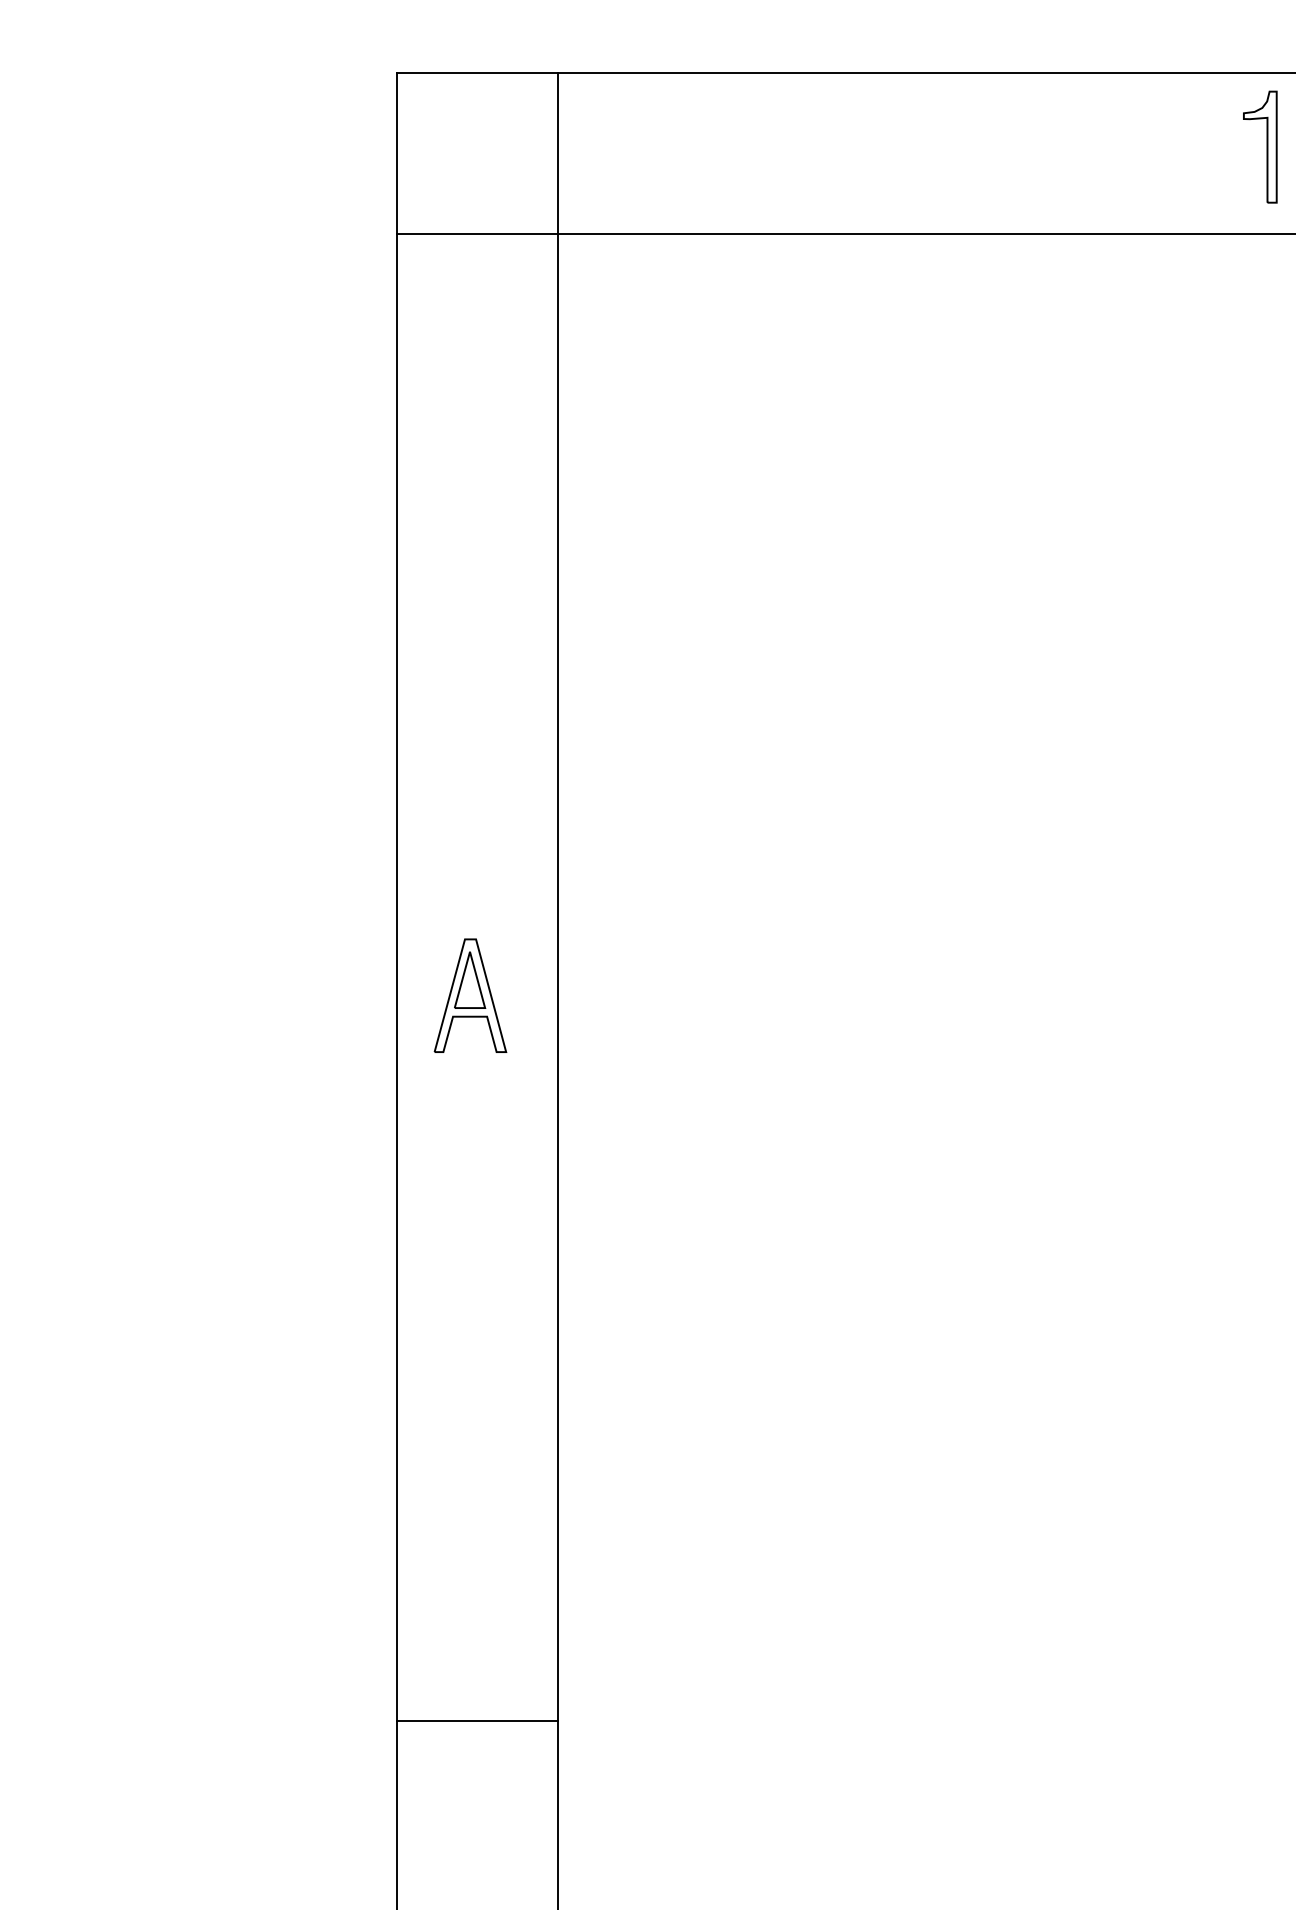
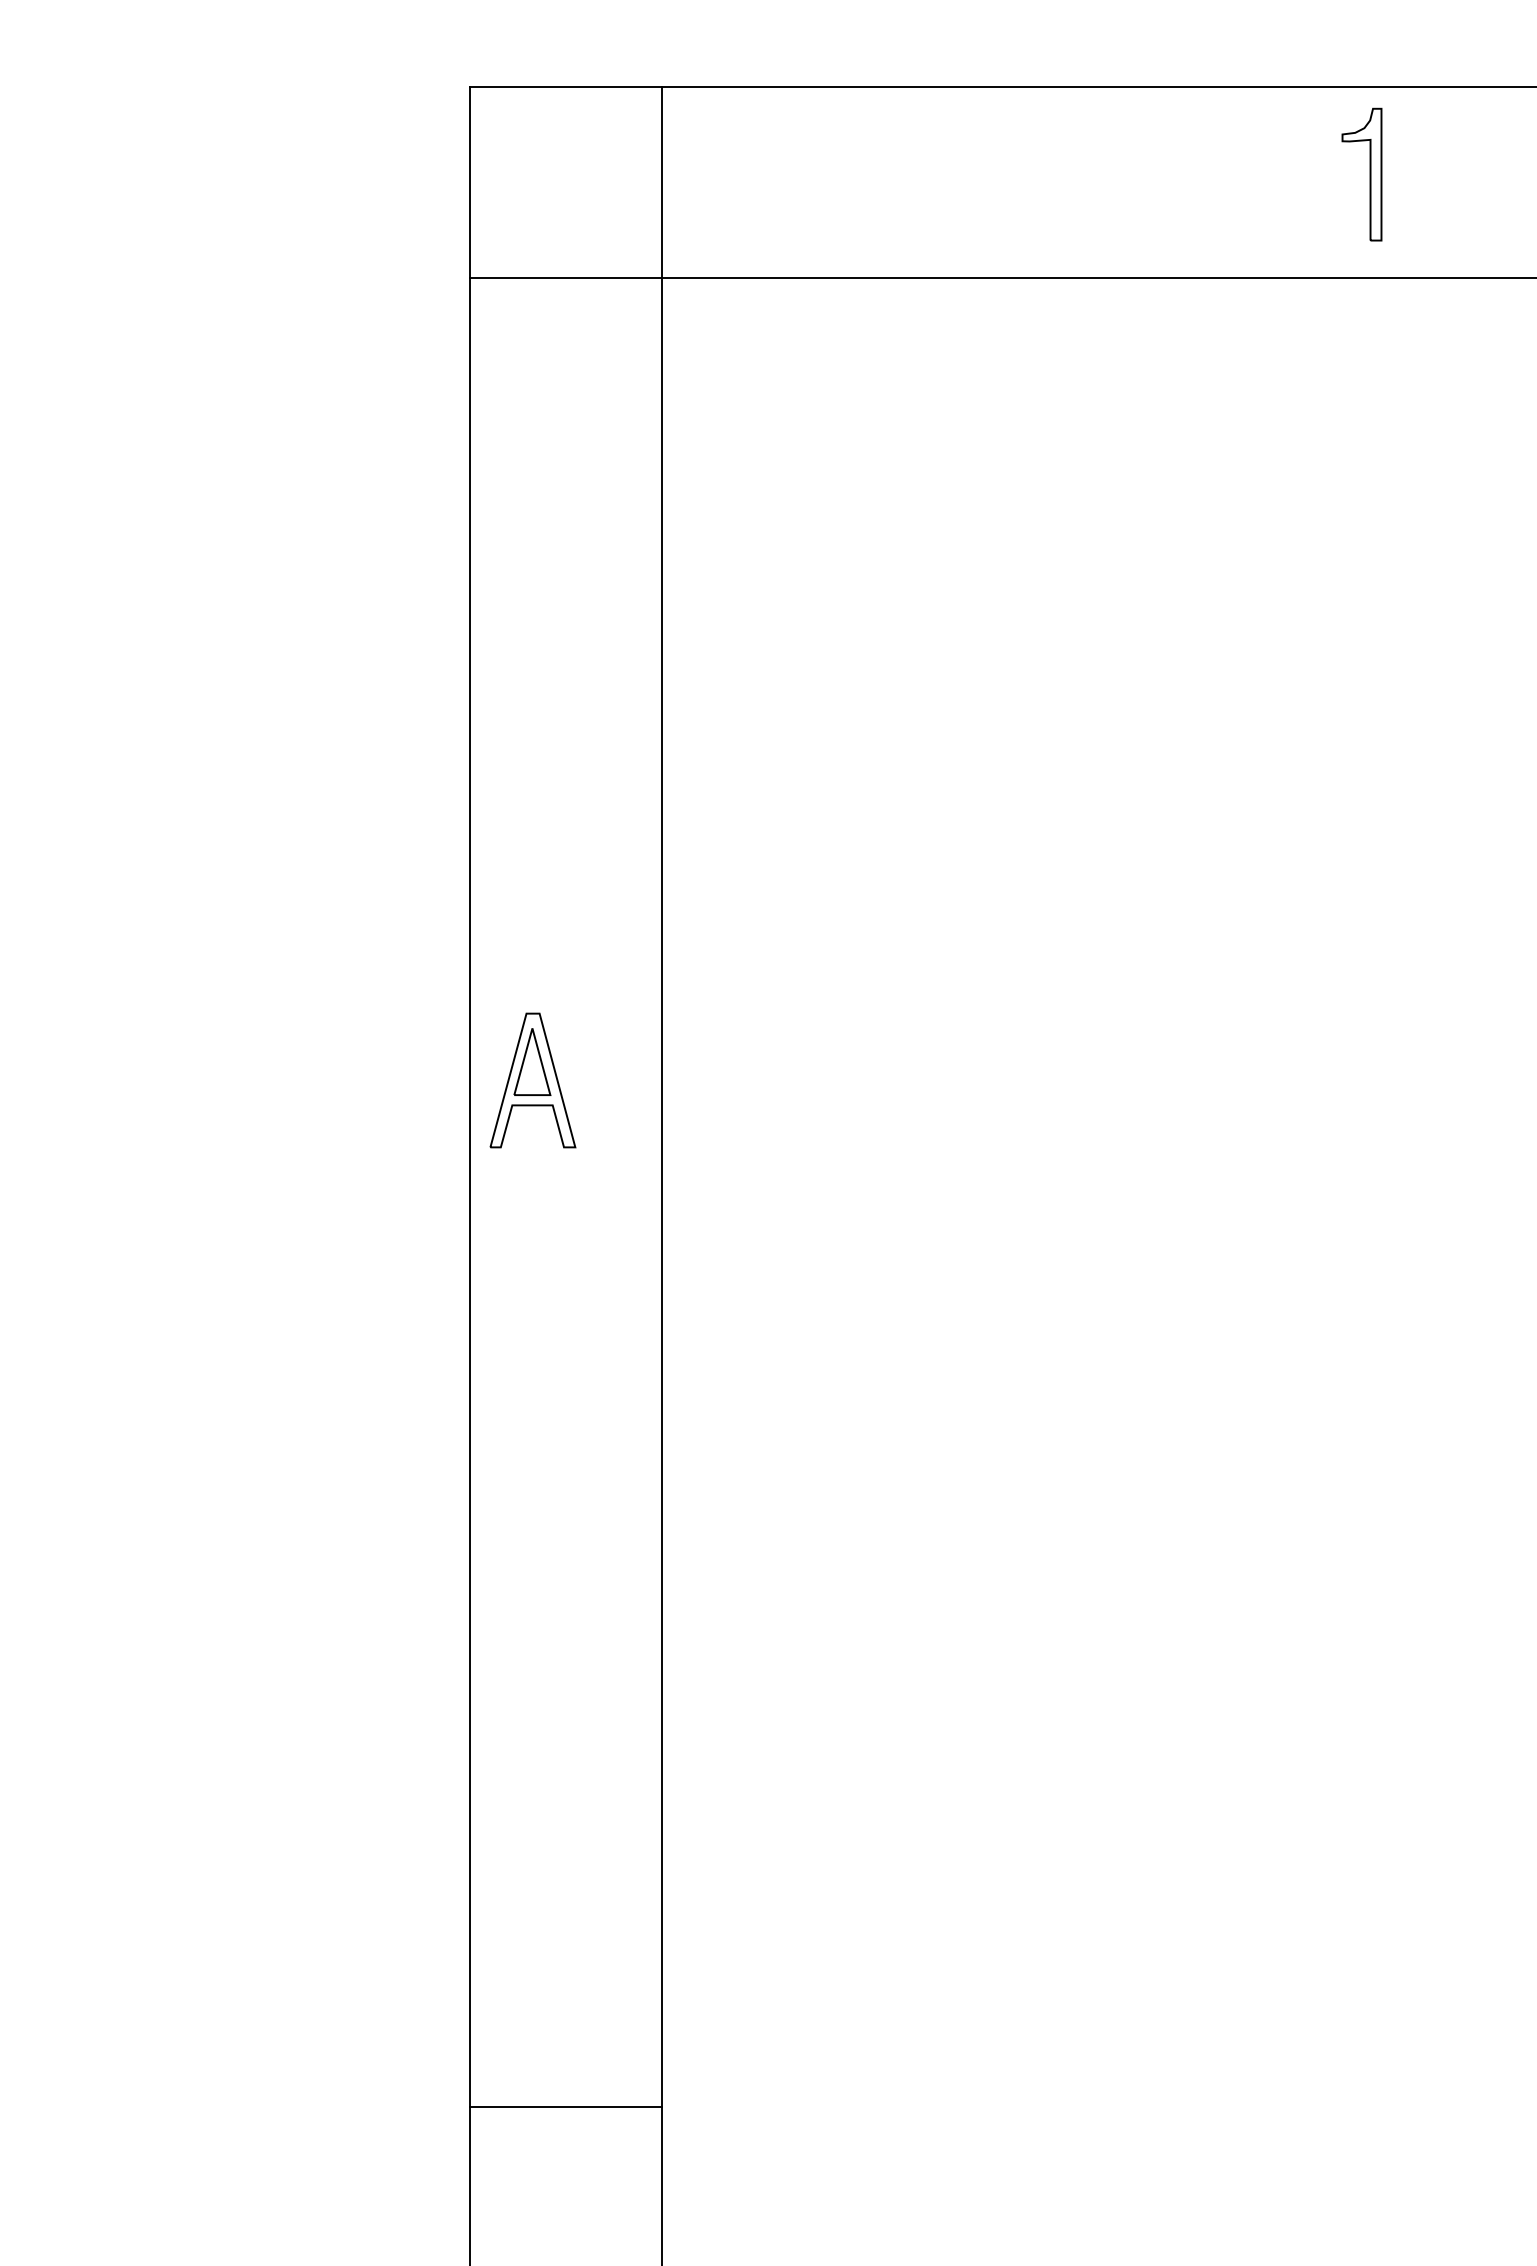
part: (1260, 146) -> (1362, 173), moved
part: (470, 995) -> (533, 1080), moved
line: (476, 1721) -> (565, 2107), moved

